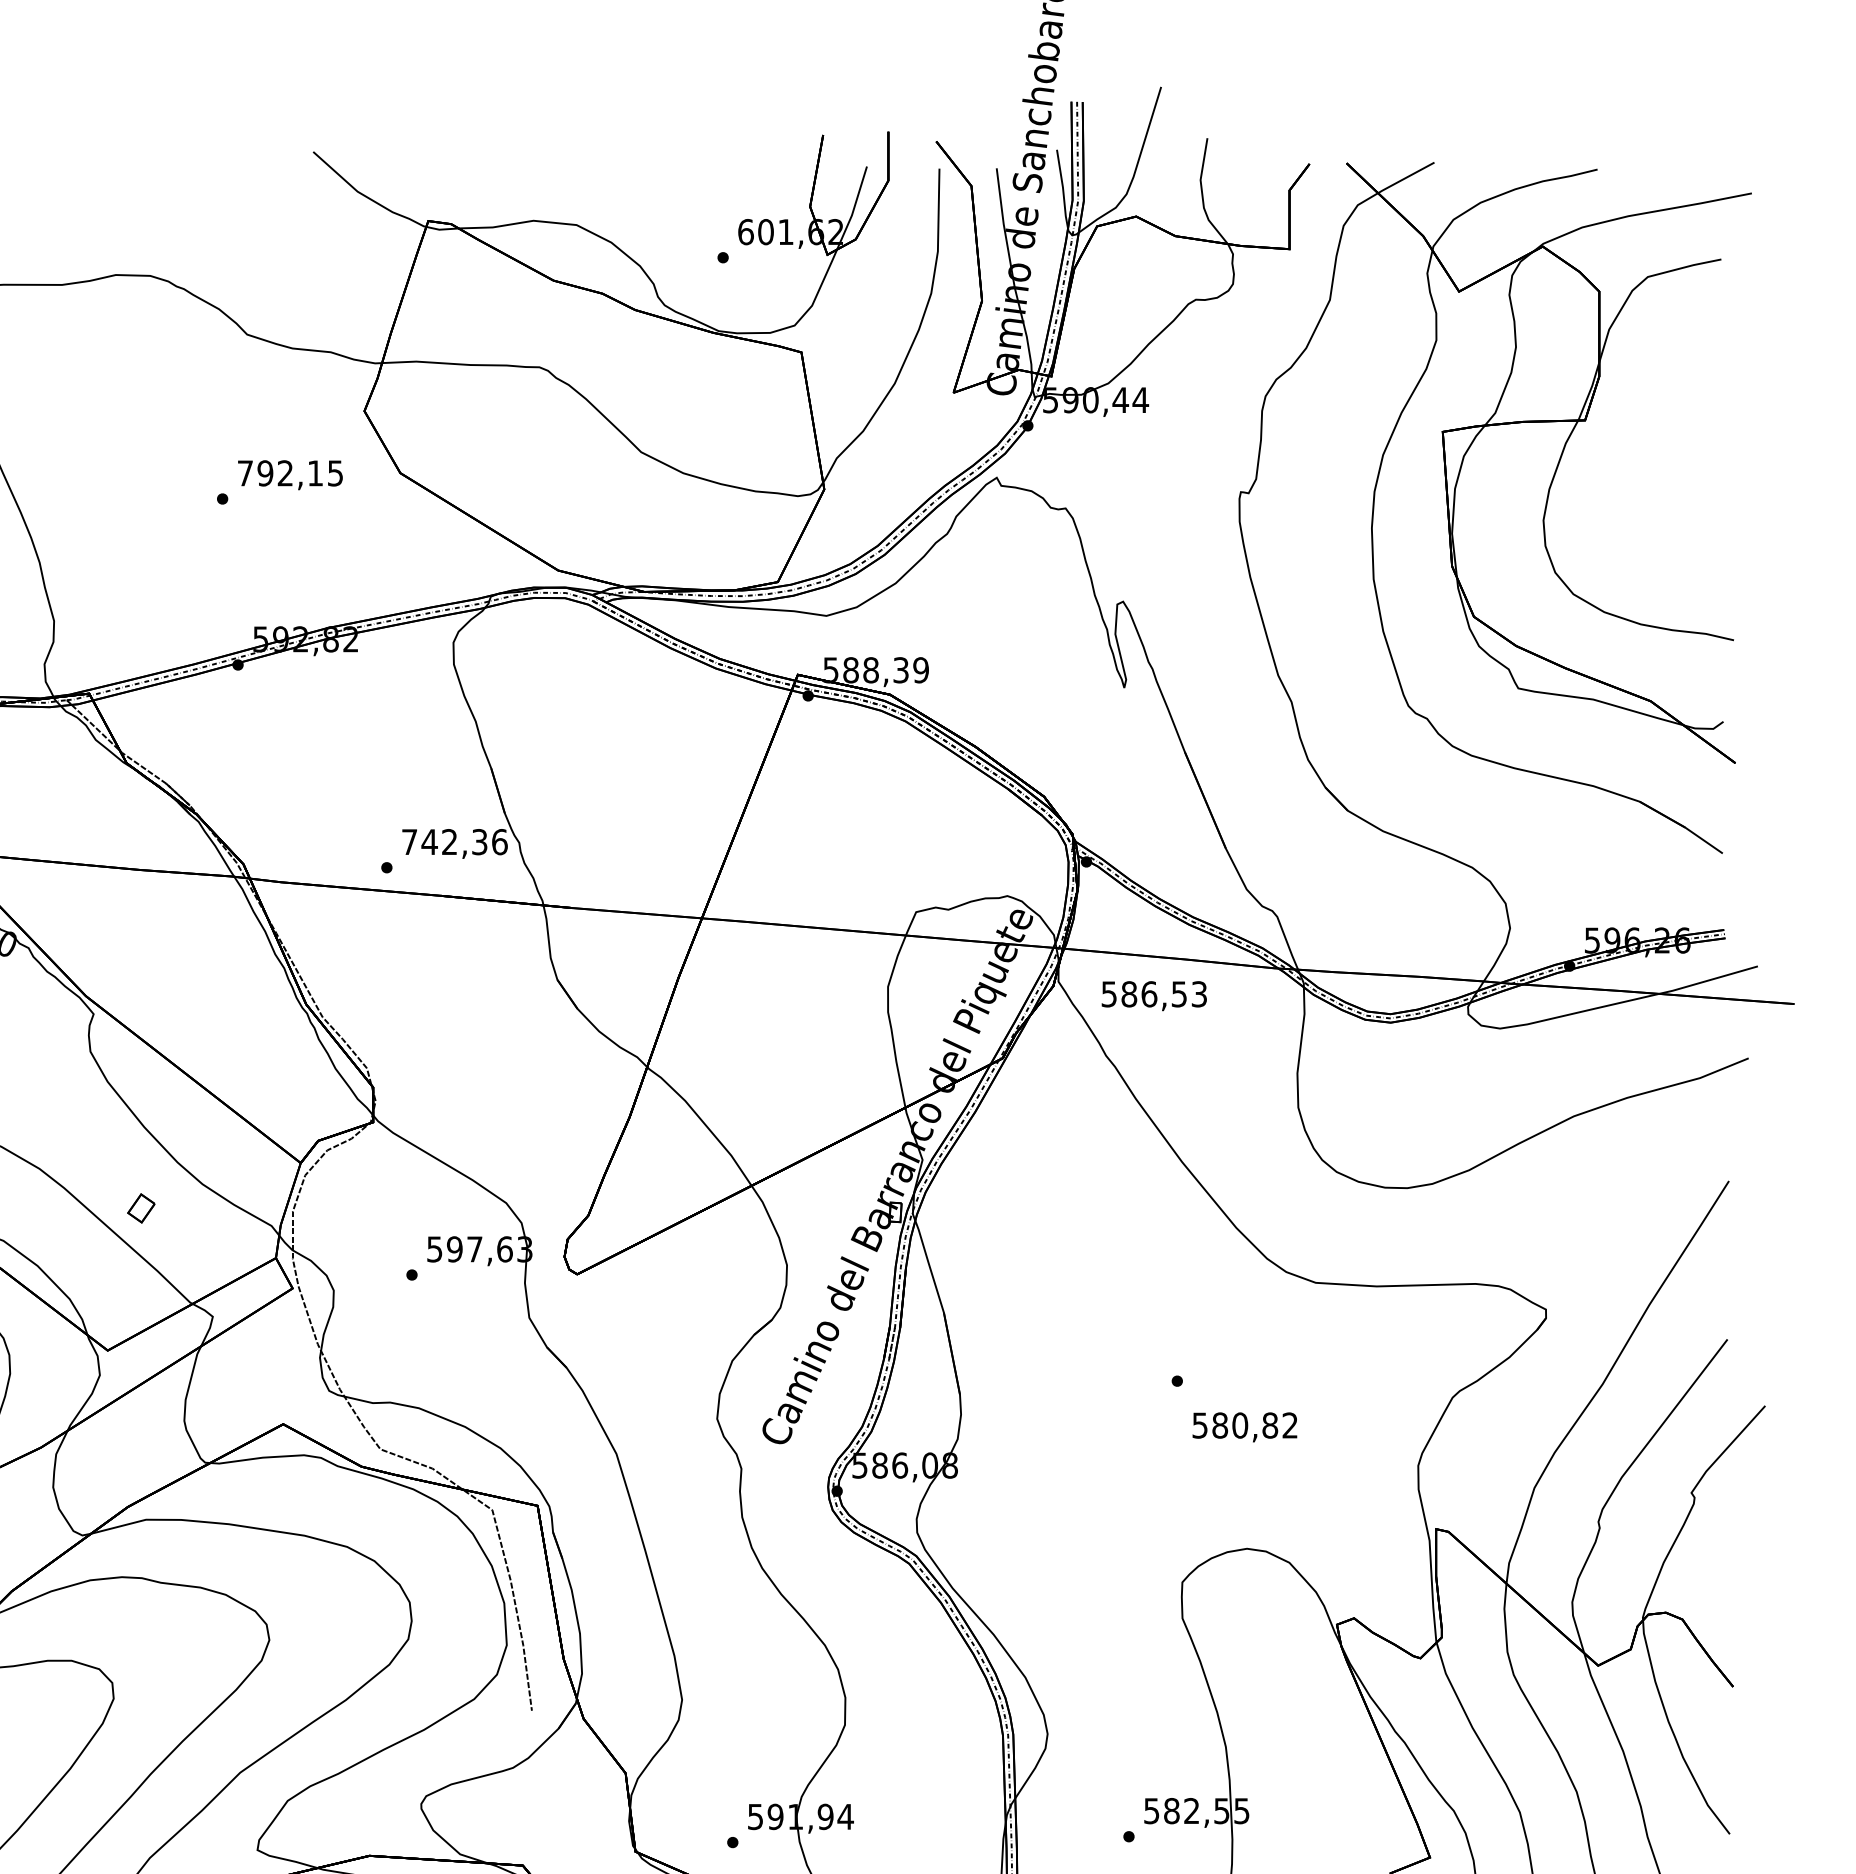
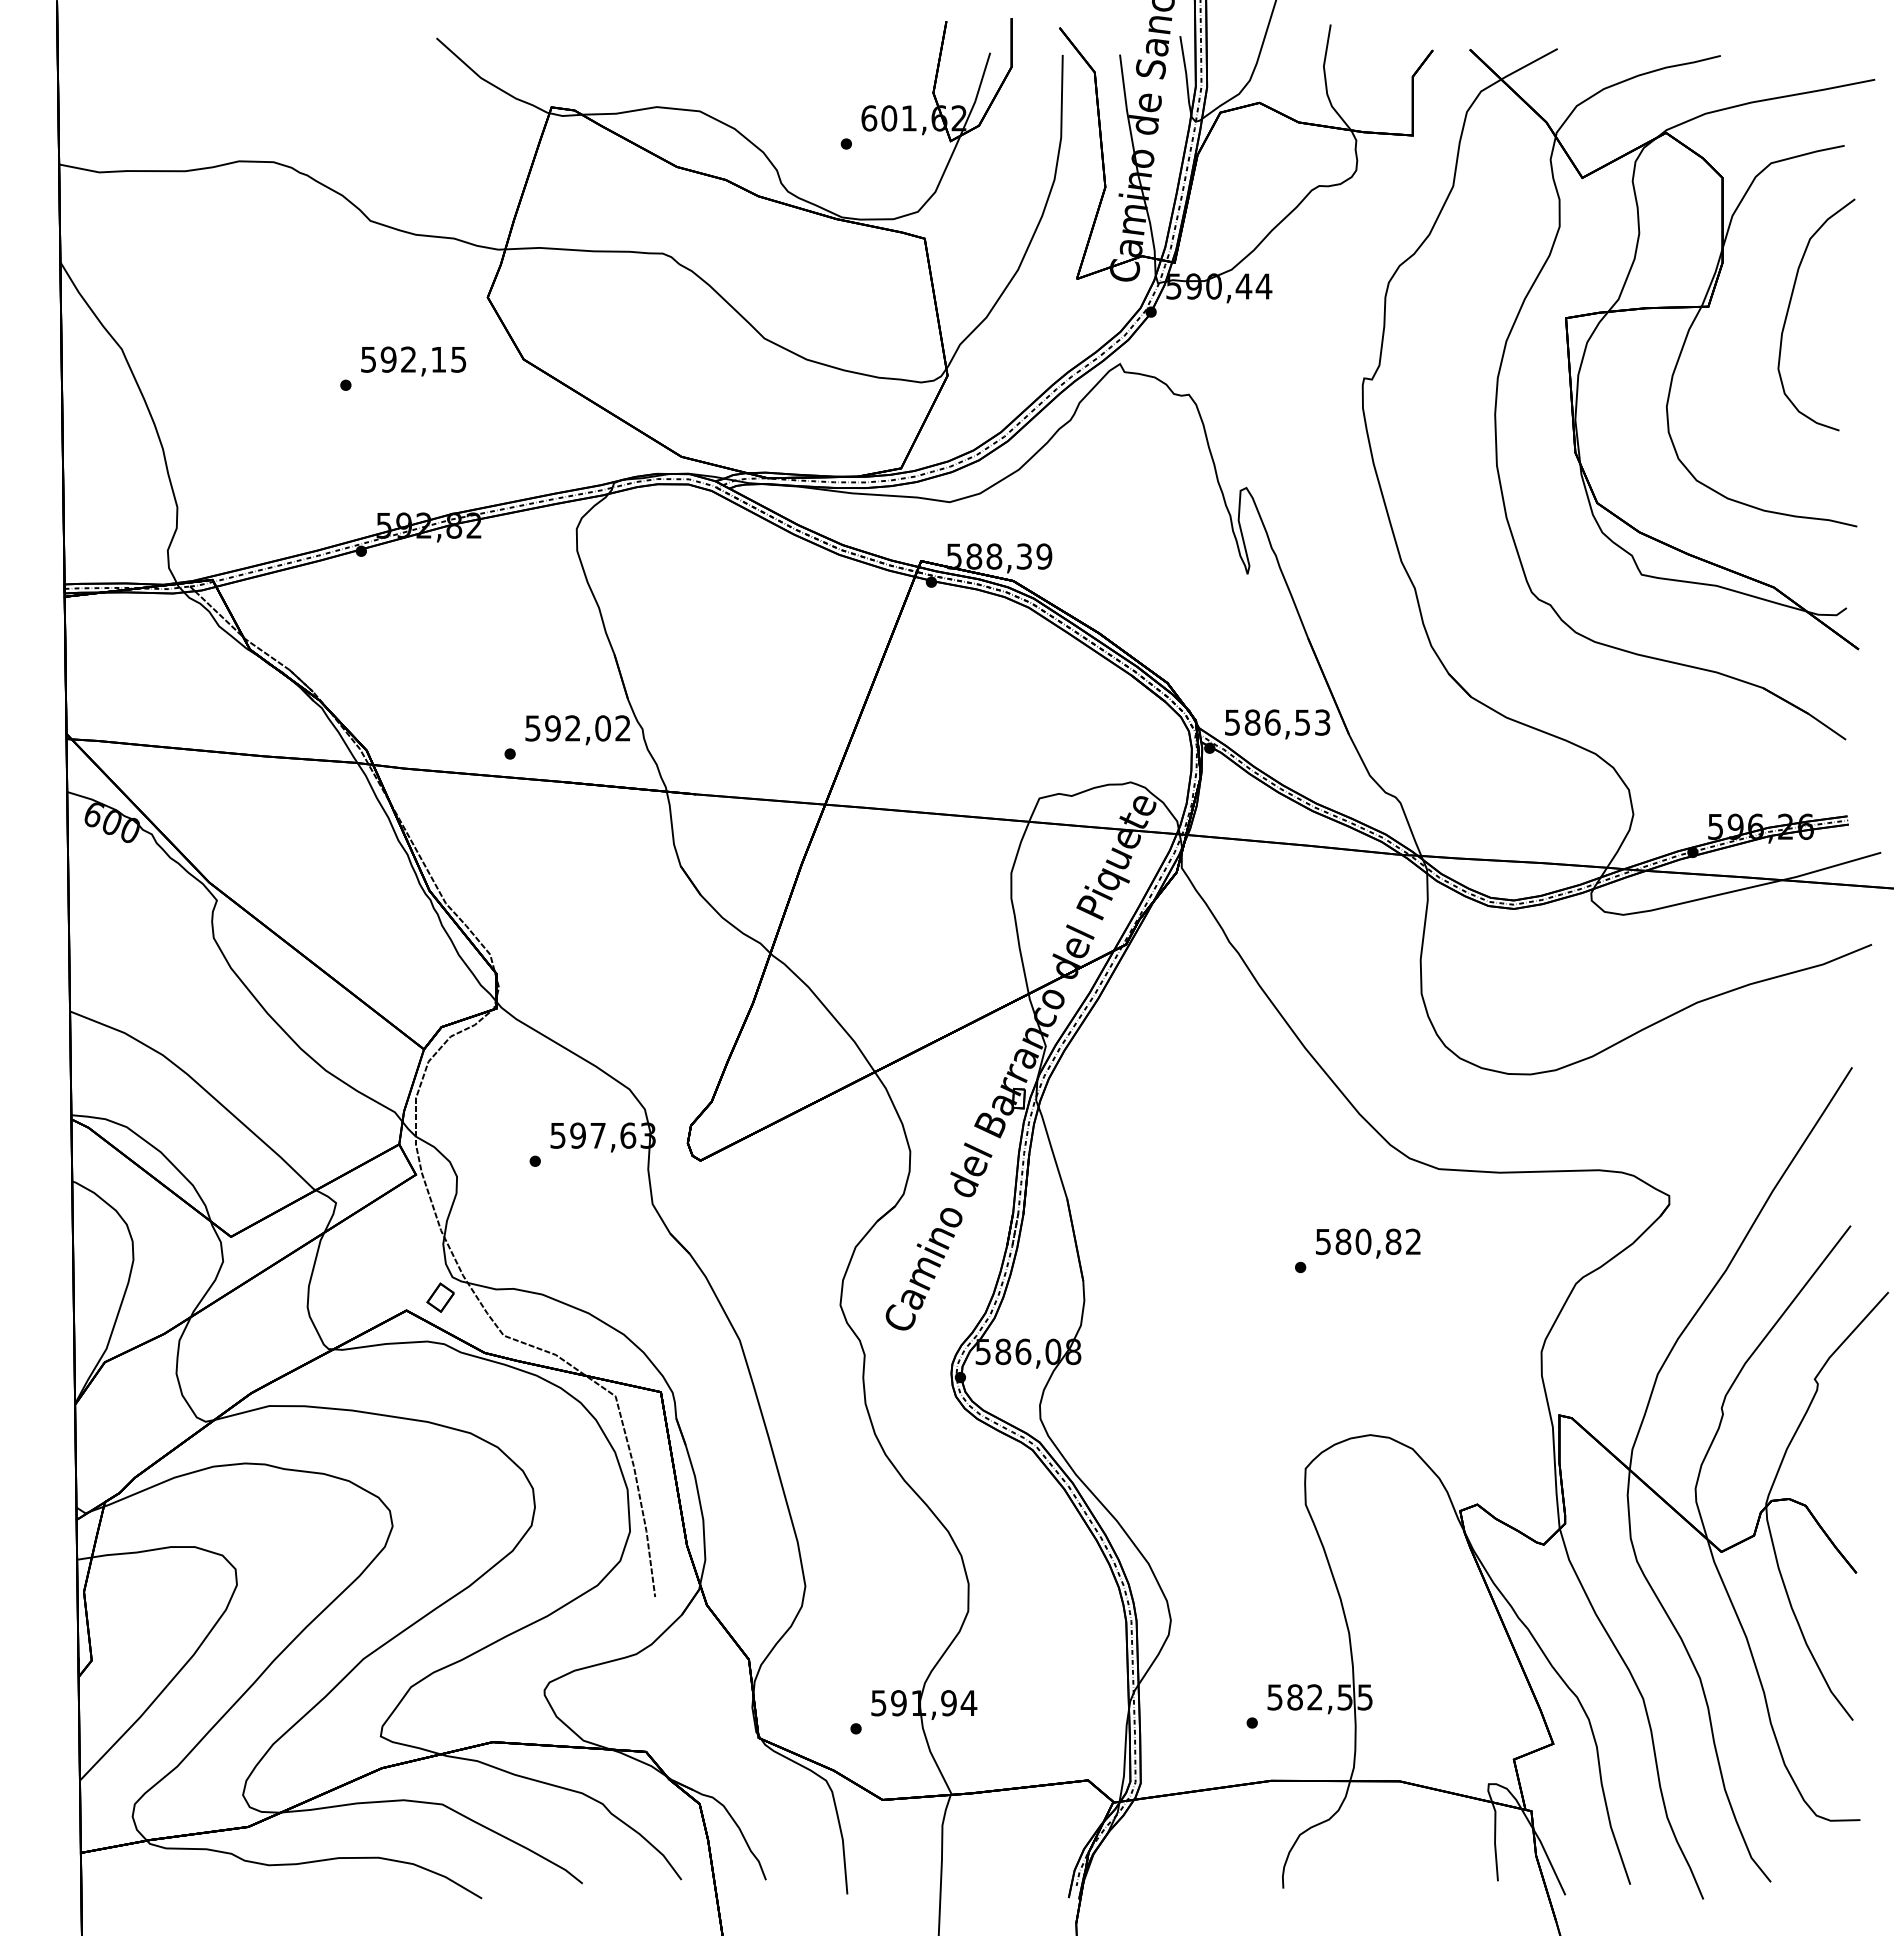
curve: (1666, 423) -> (1789, 309), added
text: (245, 473) -> (368, 359), 792,15 -> 592,15
text: (455, 842) -> (578, 728), 742,36 -> 592,02
text: (1154, 996) -> (1277, 724), moved
part: (141, 1208) -> (440, 1297), moved
text: (1245, 1427) -> (1368, 1243), moved

